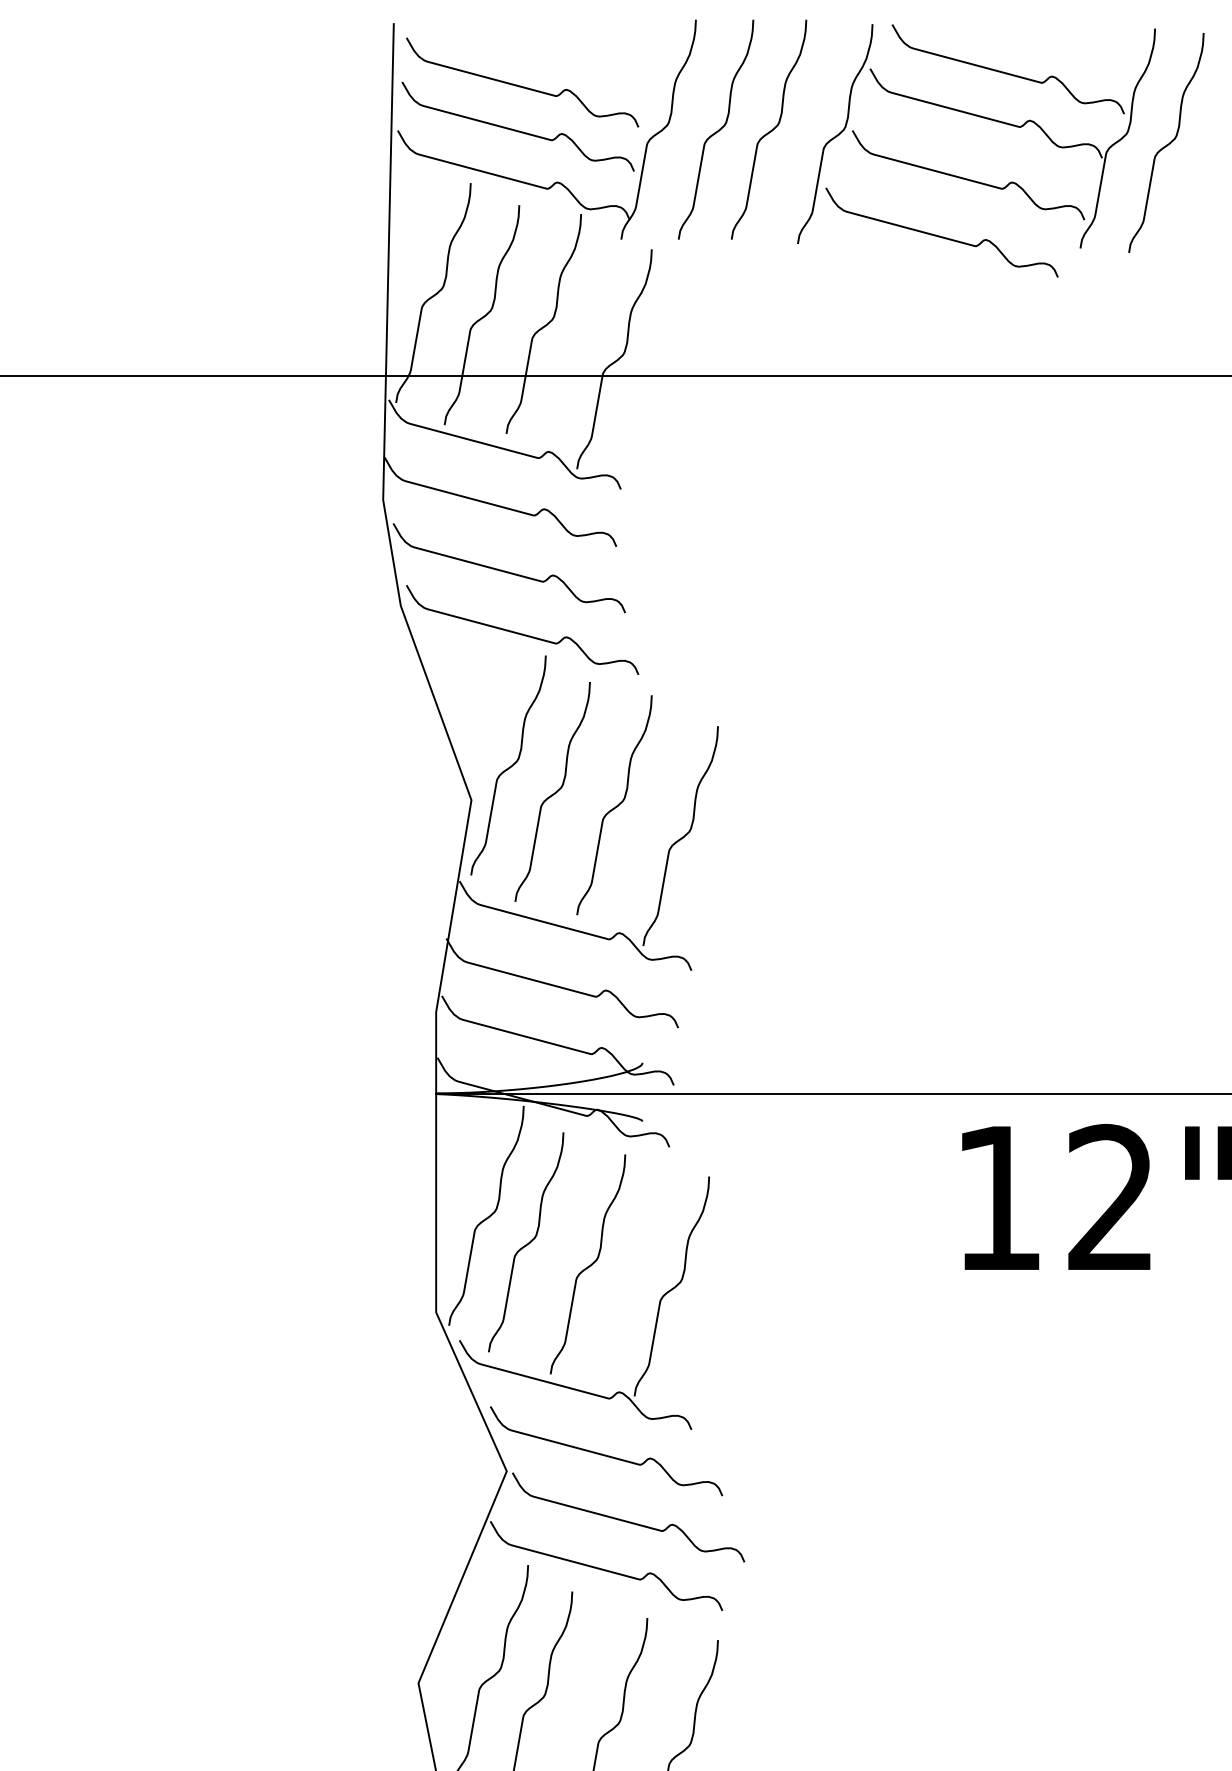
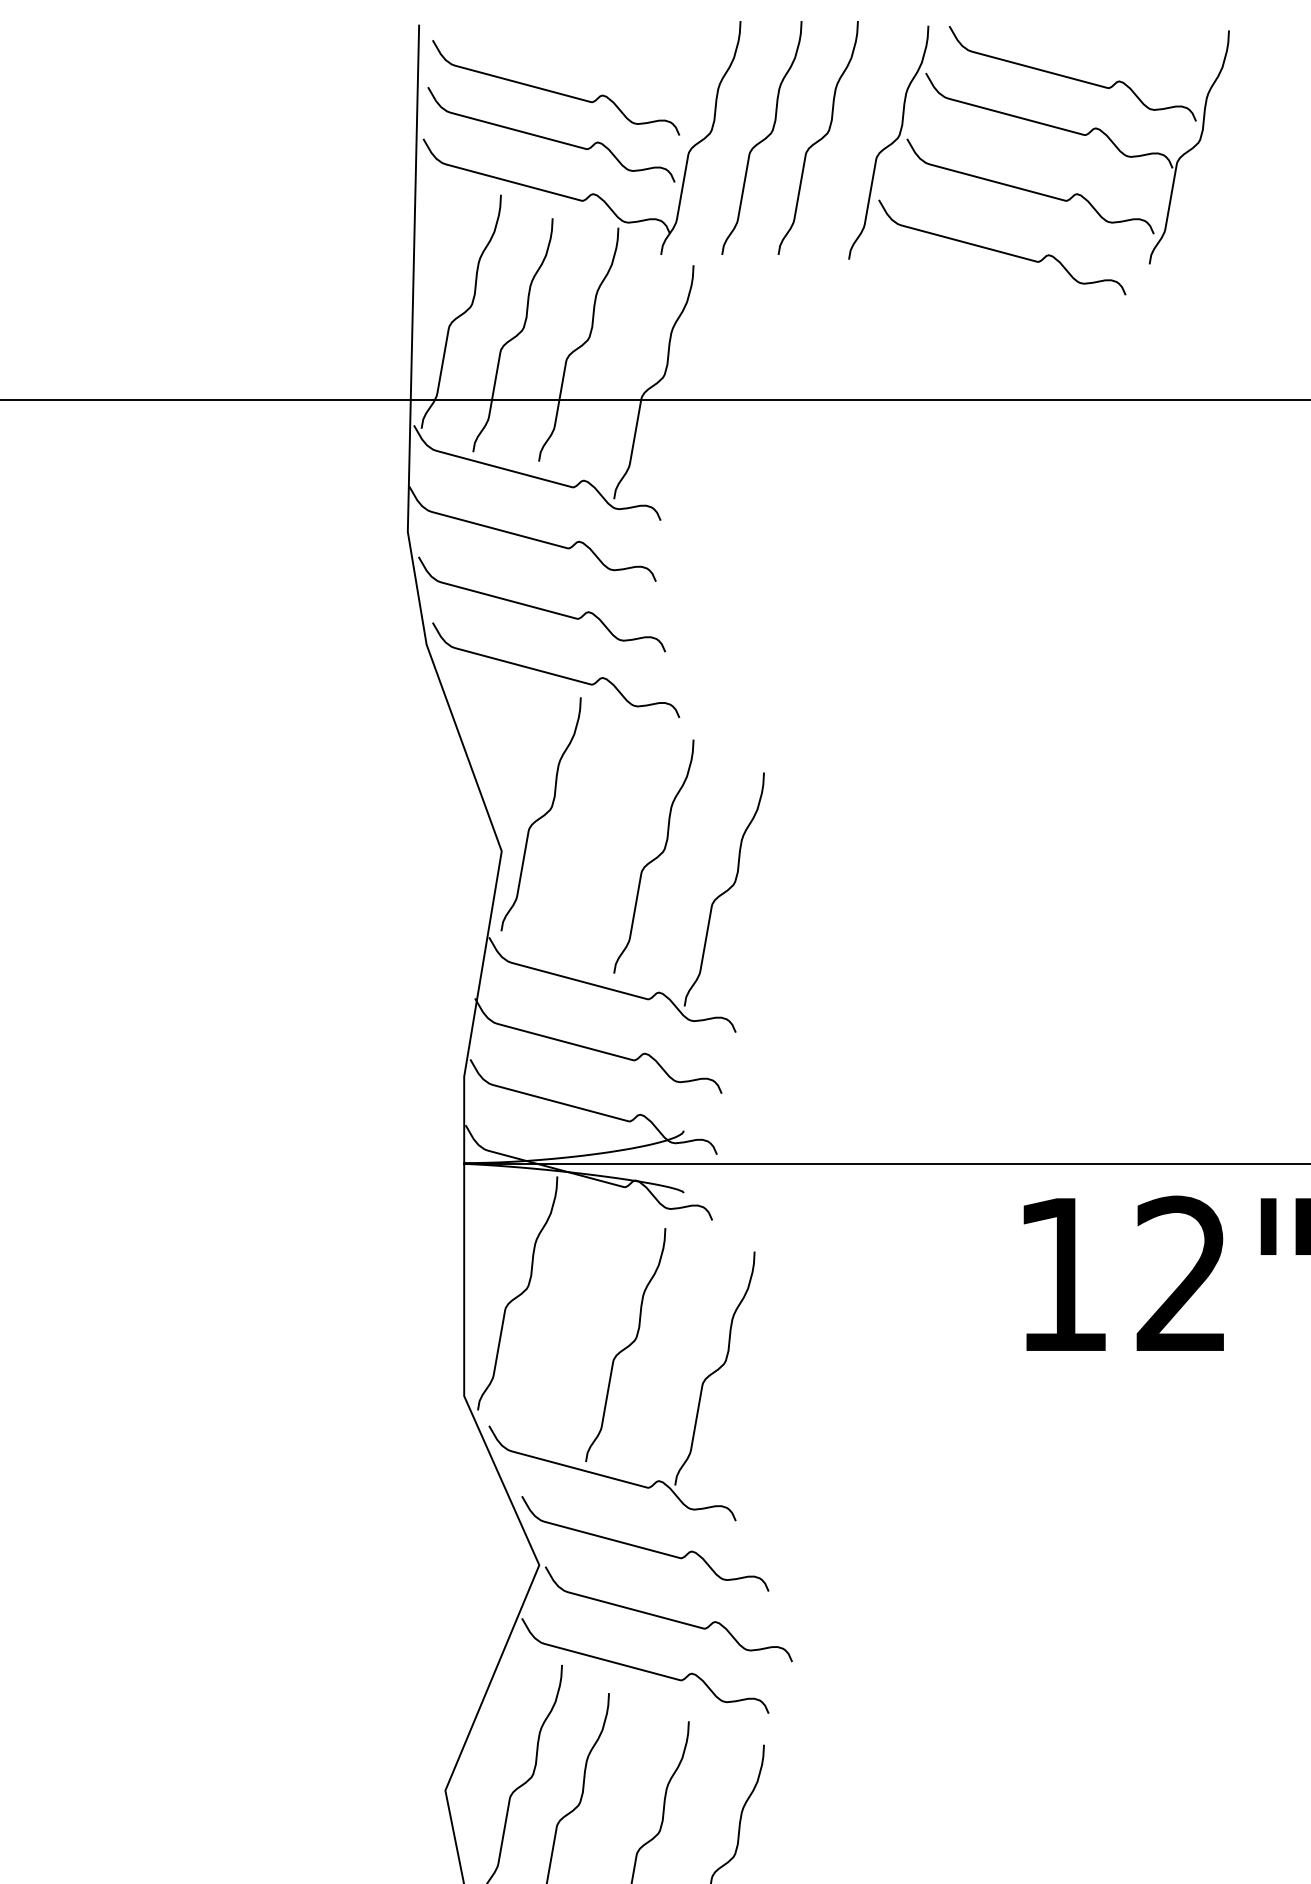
curve: (1166, 144) -> (1241, 153), removed
curve: (554, 792) -> (590, 843), removed
curve: (527, 1243) -> (561, 1322), removed

